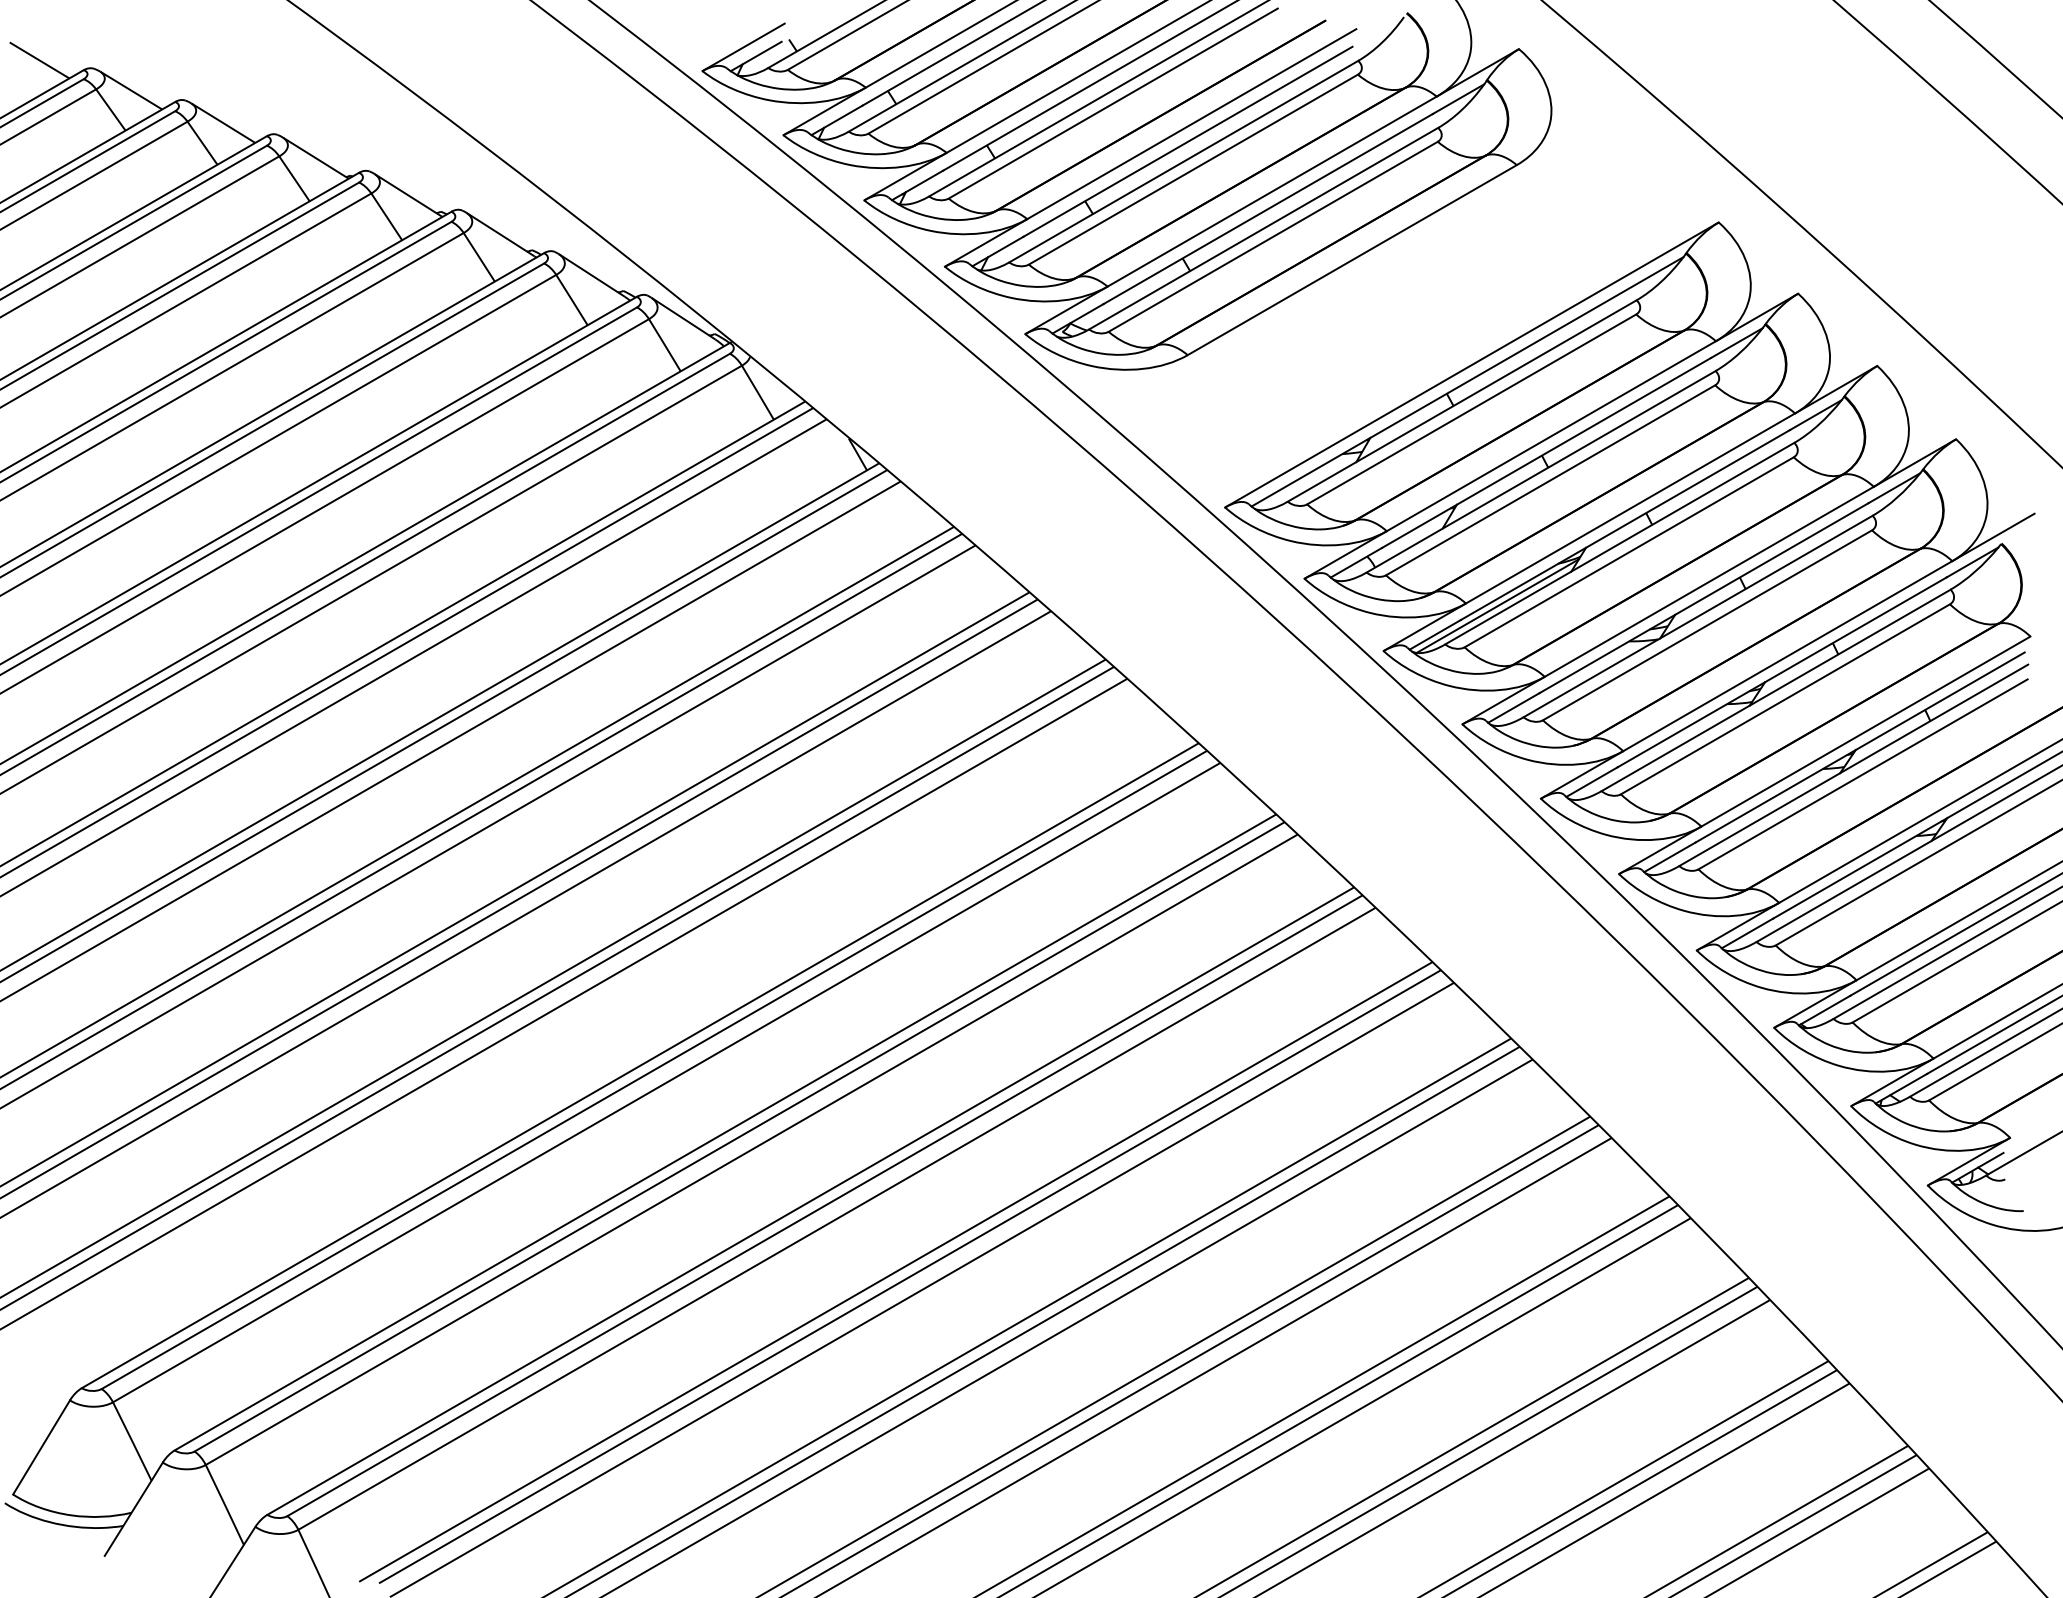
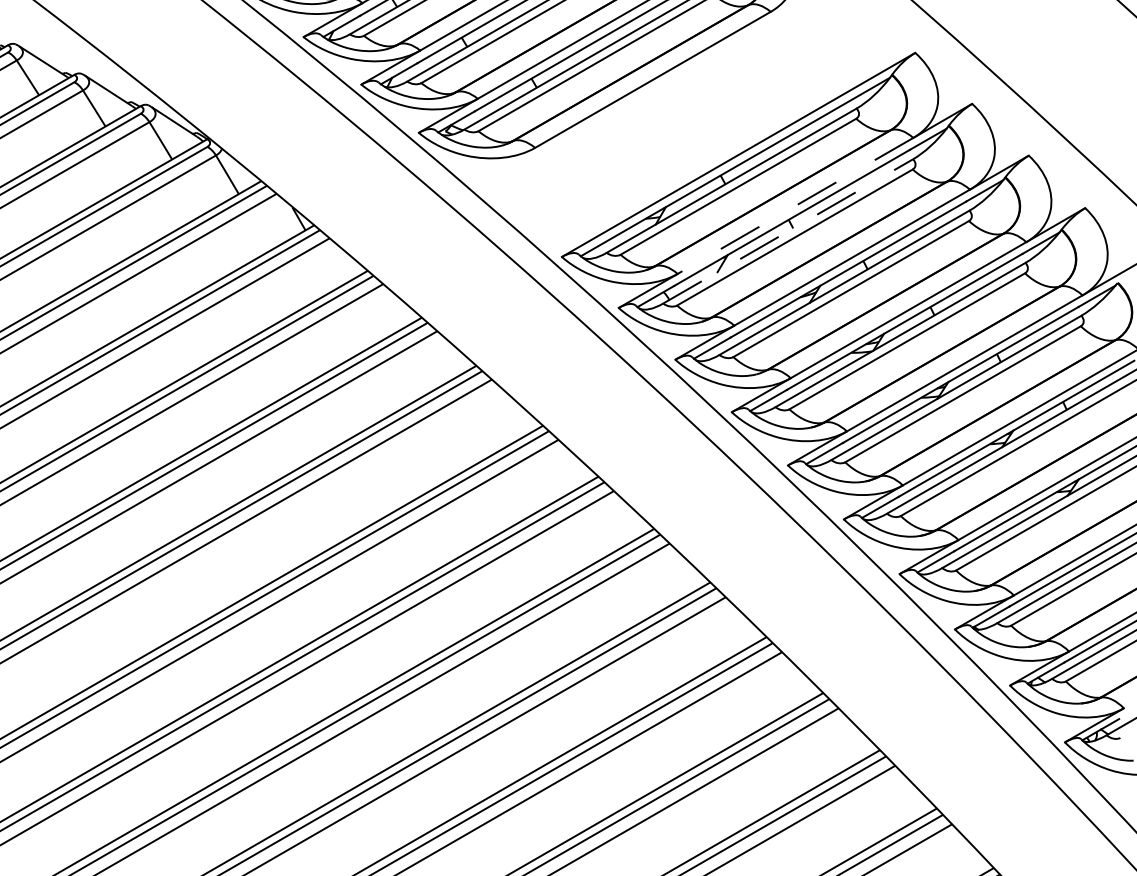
line: (1550, 436) -> (794, 206), solid -> dashed
line: (1541, 471) -> (788, 231), solid -> dashed
line: (1497, 605) -> (756, 327), removed

